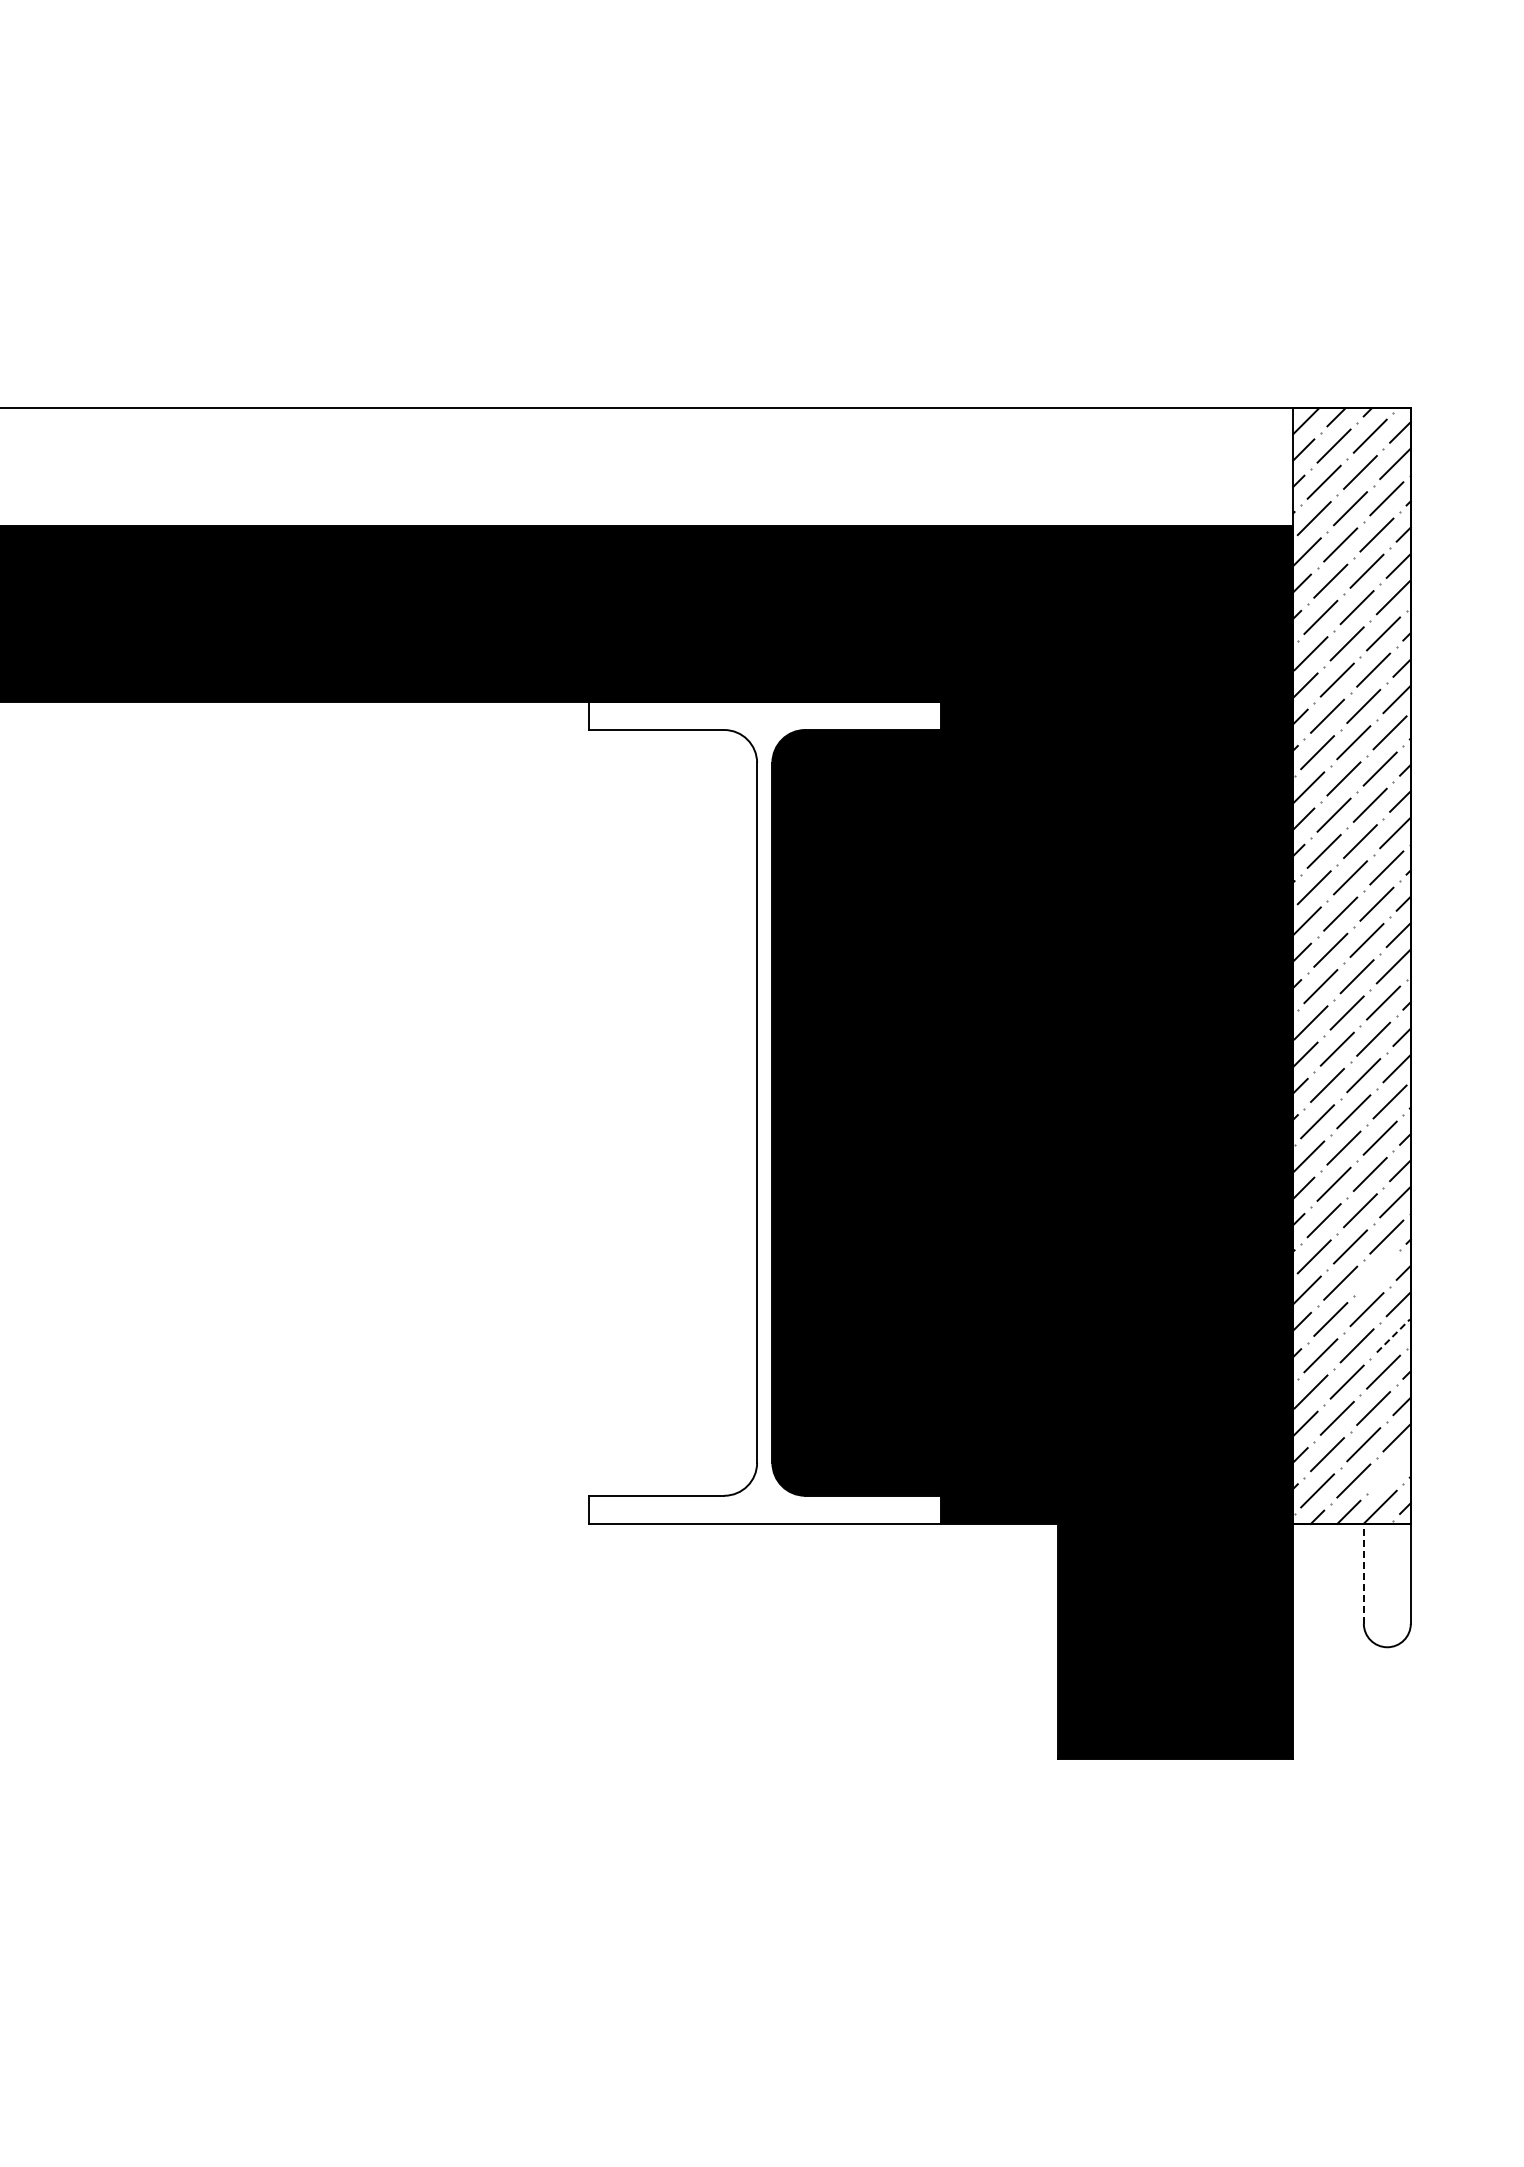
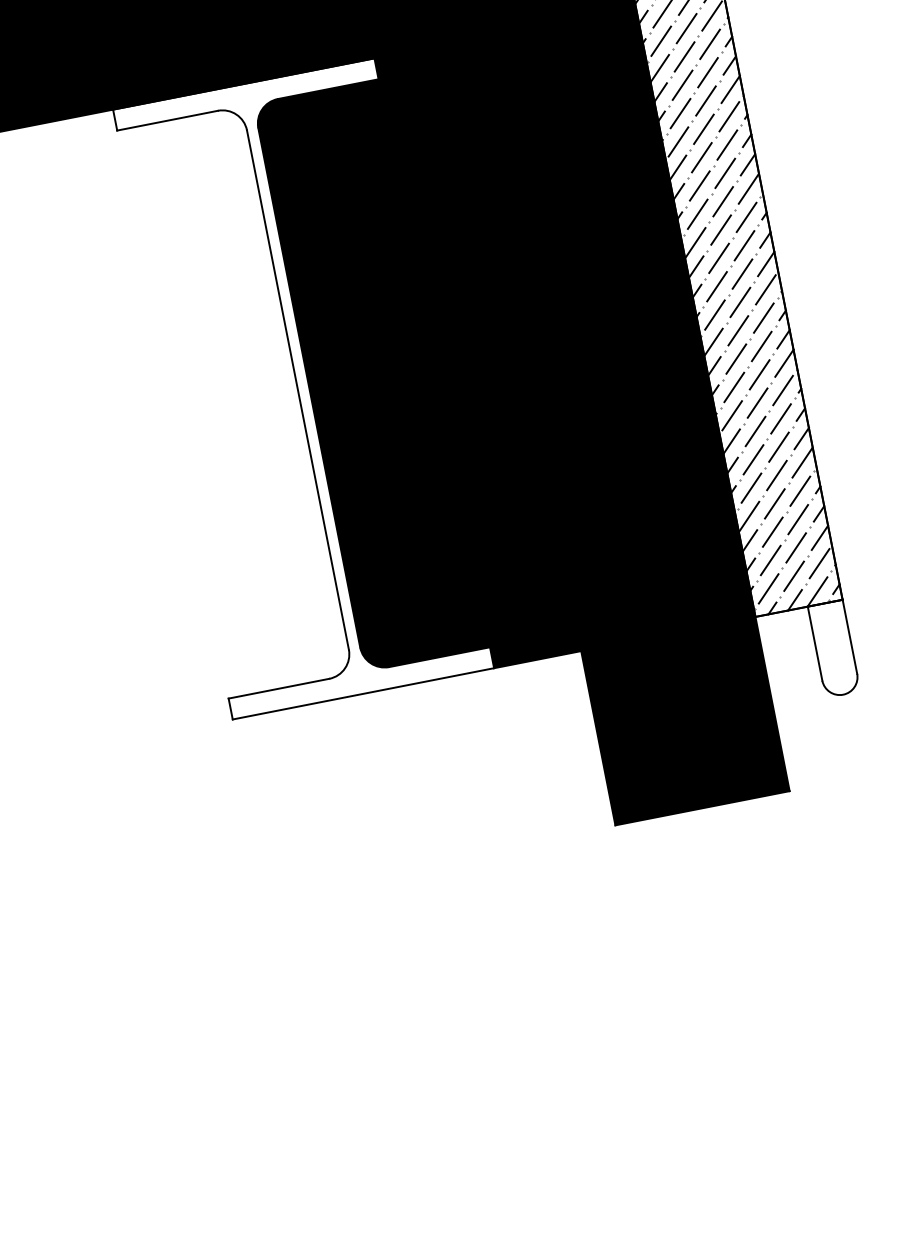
line: (1376, 1272) -> (780, 418), added
line: (1393, 1335) -> (802, 462), dashed -> solid
line: (1389, 1470) -> (819, 563), added
line: (1363, 1573) -> (814, 643), dashed -> solid

